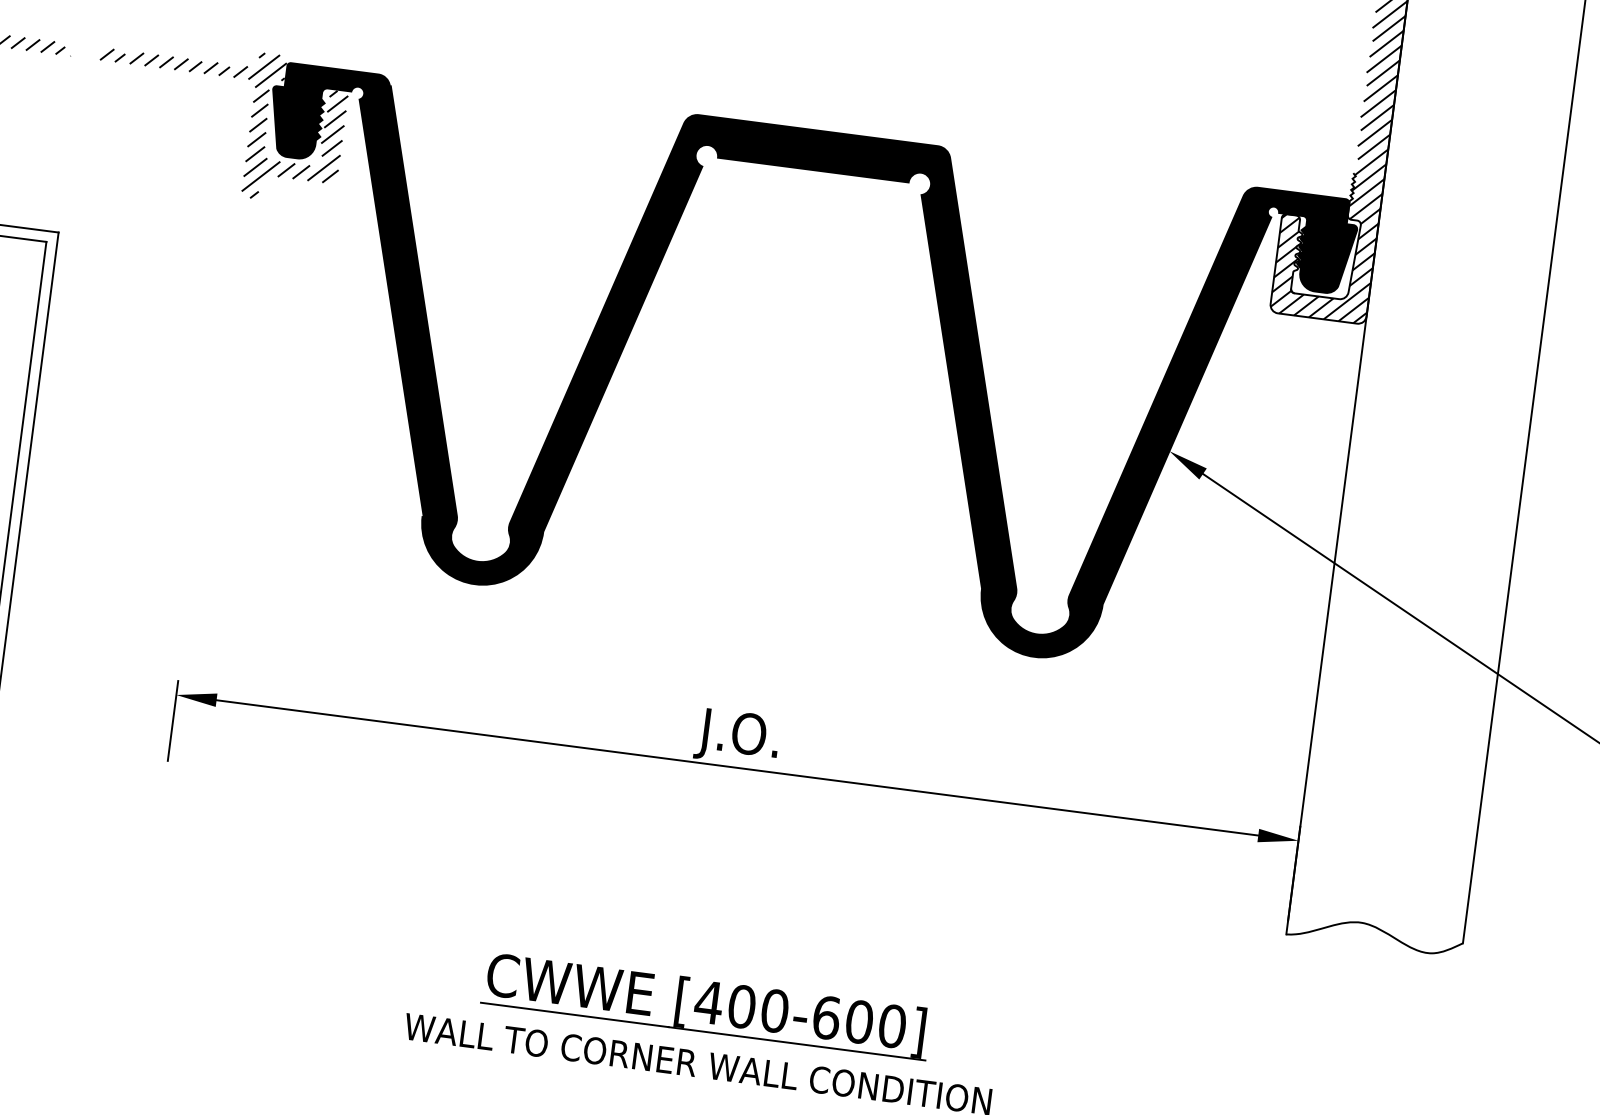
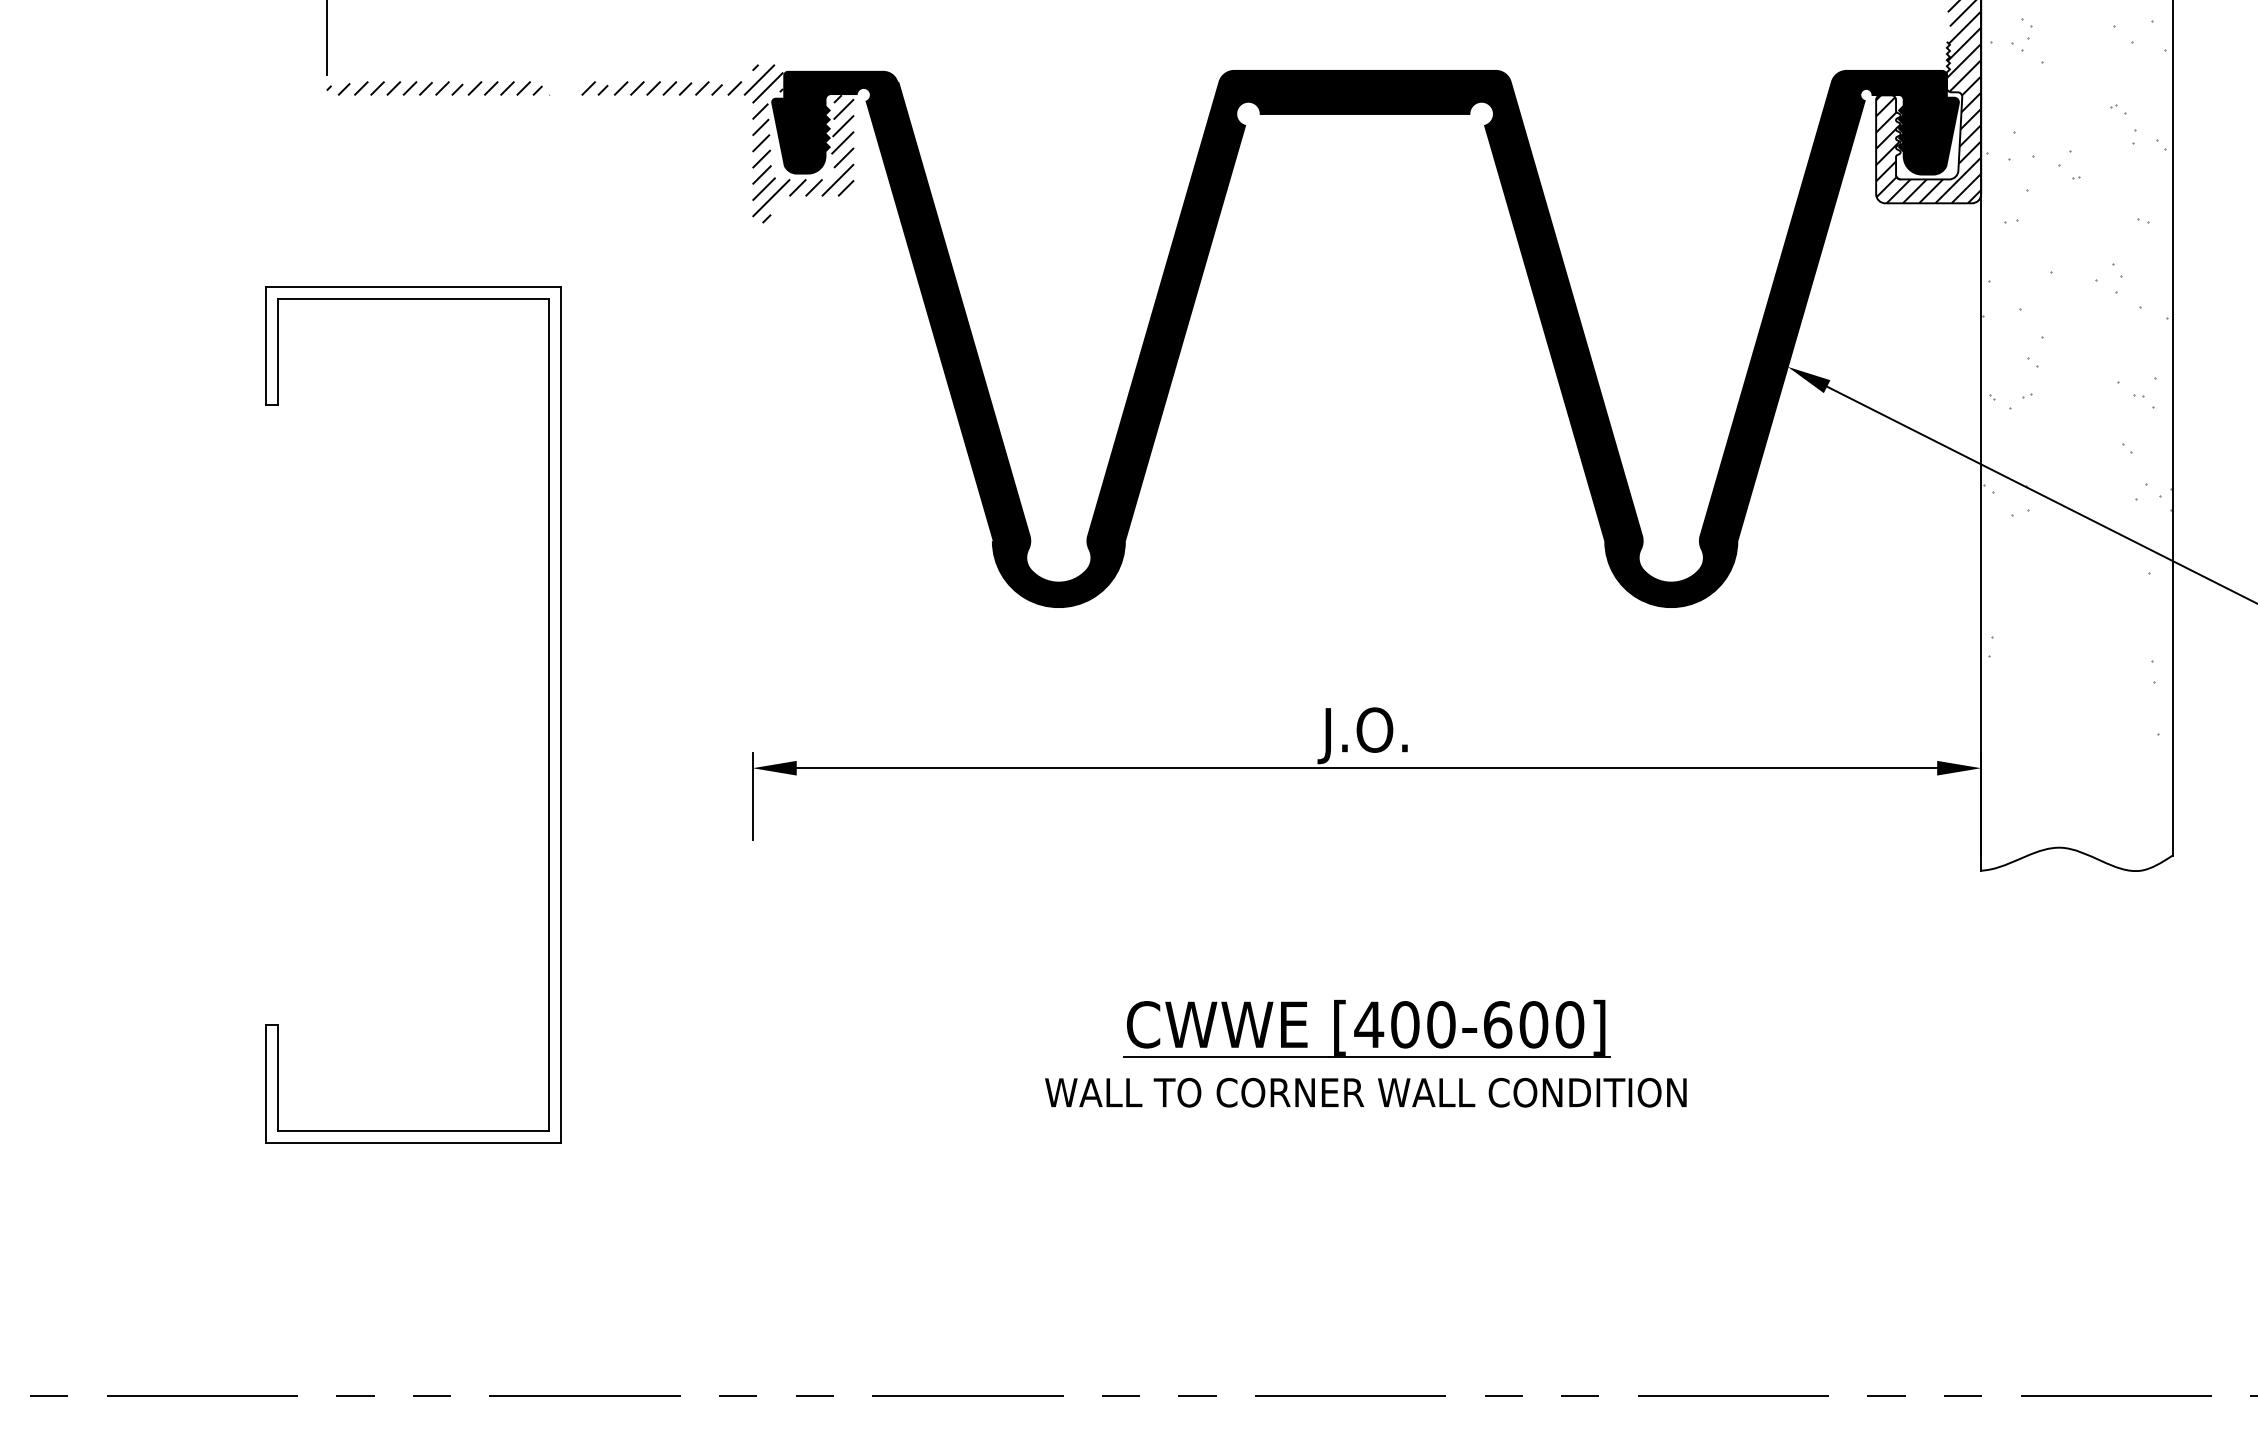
hatch: (1432, 493) -> (2076, 375), added

